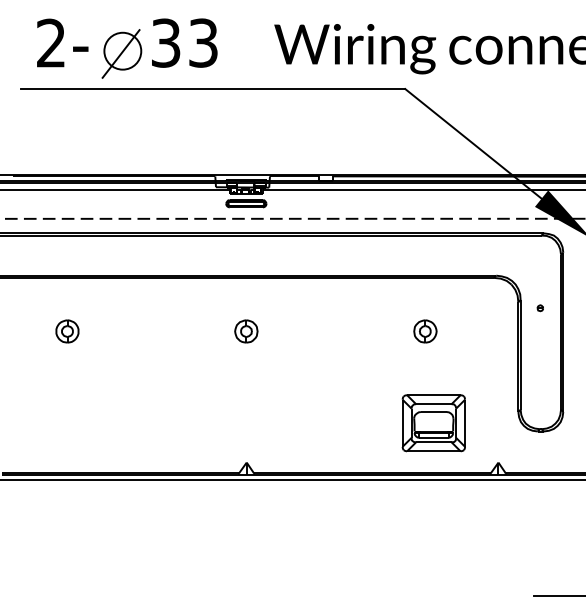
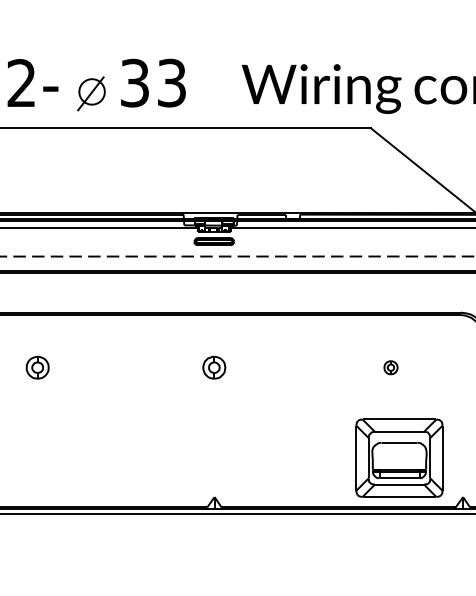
part: (121, 53) -> (91, 93), size x0.7
part: (425, 331) -> (391, 367), size x0.6
part: (433, 423) -> (398, 458), size x1.4

